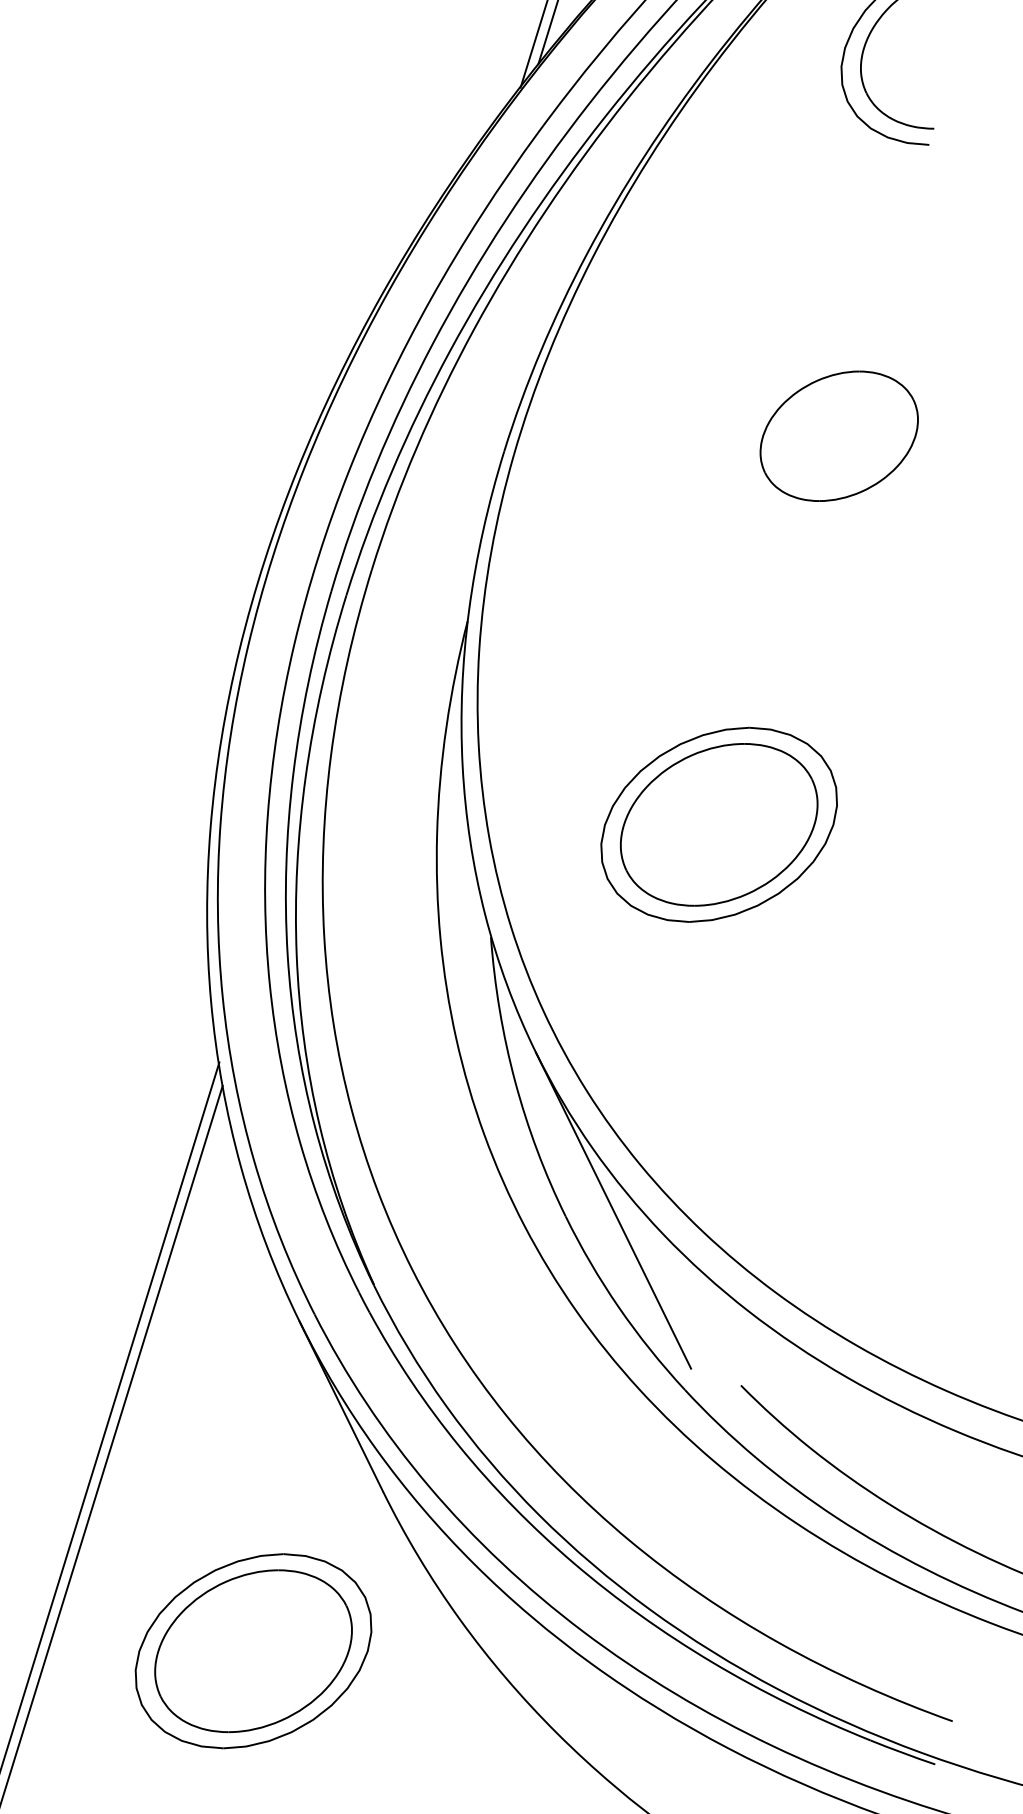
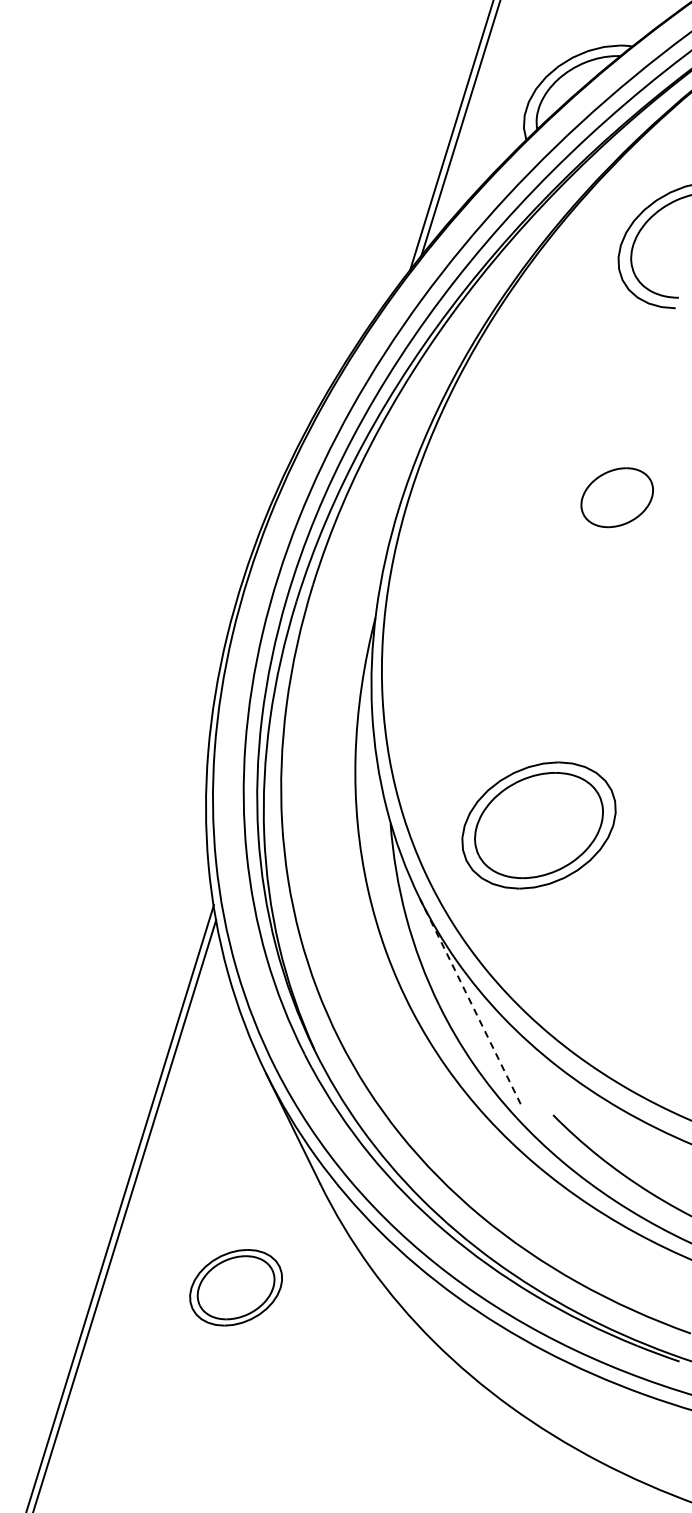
part: (839, 435) -> (617, 497), size x0.7
part: (718, 824) -> (538, 825), moved
line: (613, 1209) -> (470, 1000), solid -> dashed
part: (252, 1650) -> (235, 1287), size x0.6

